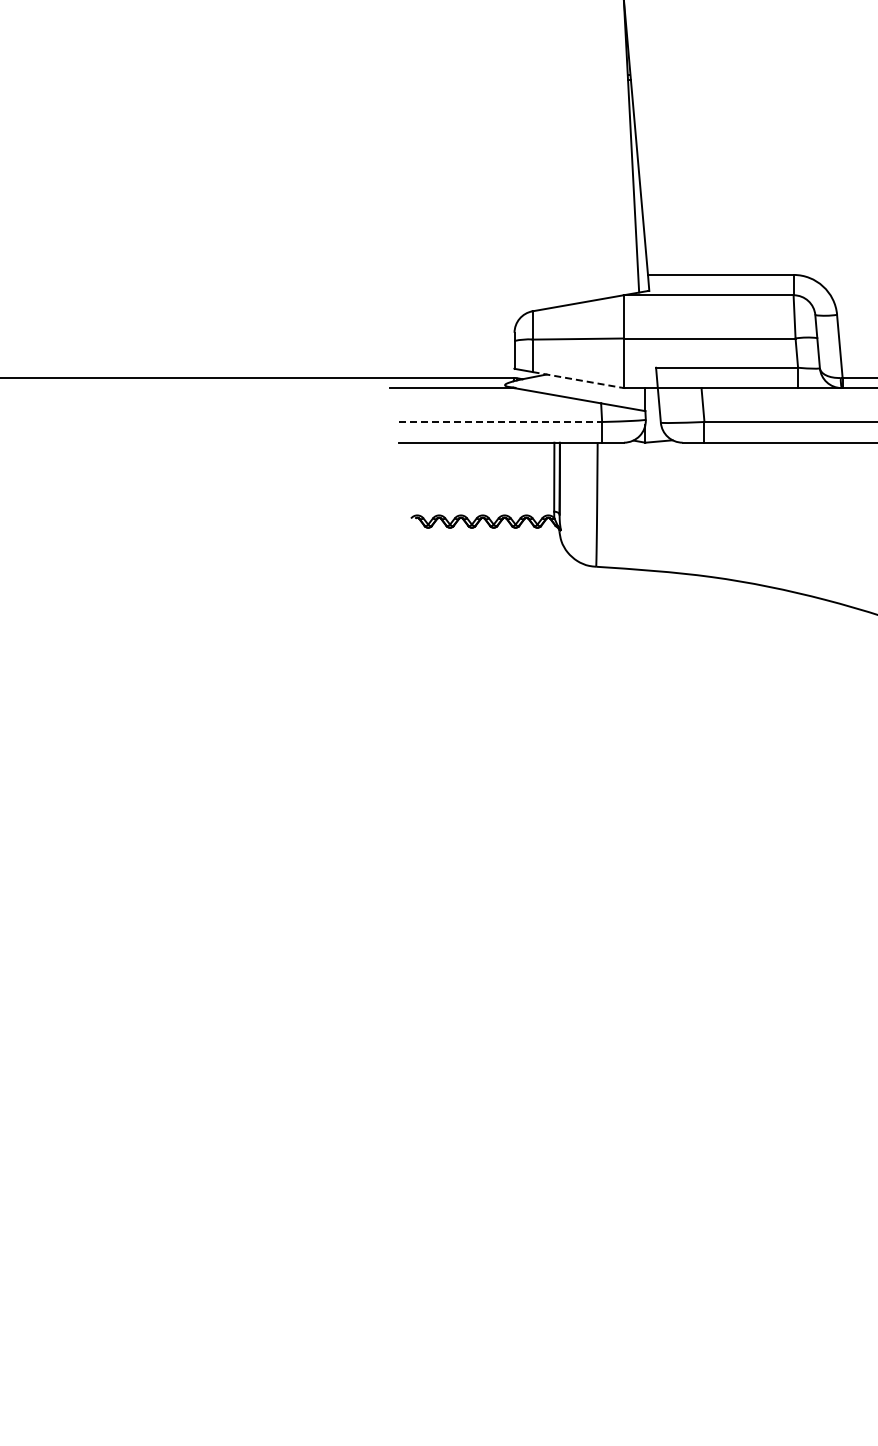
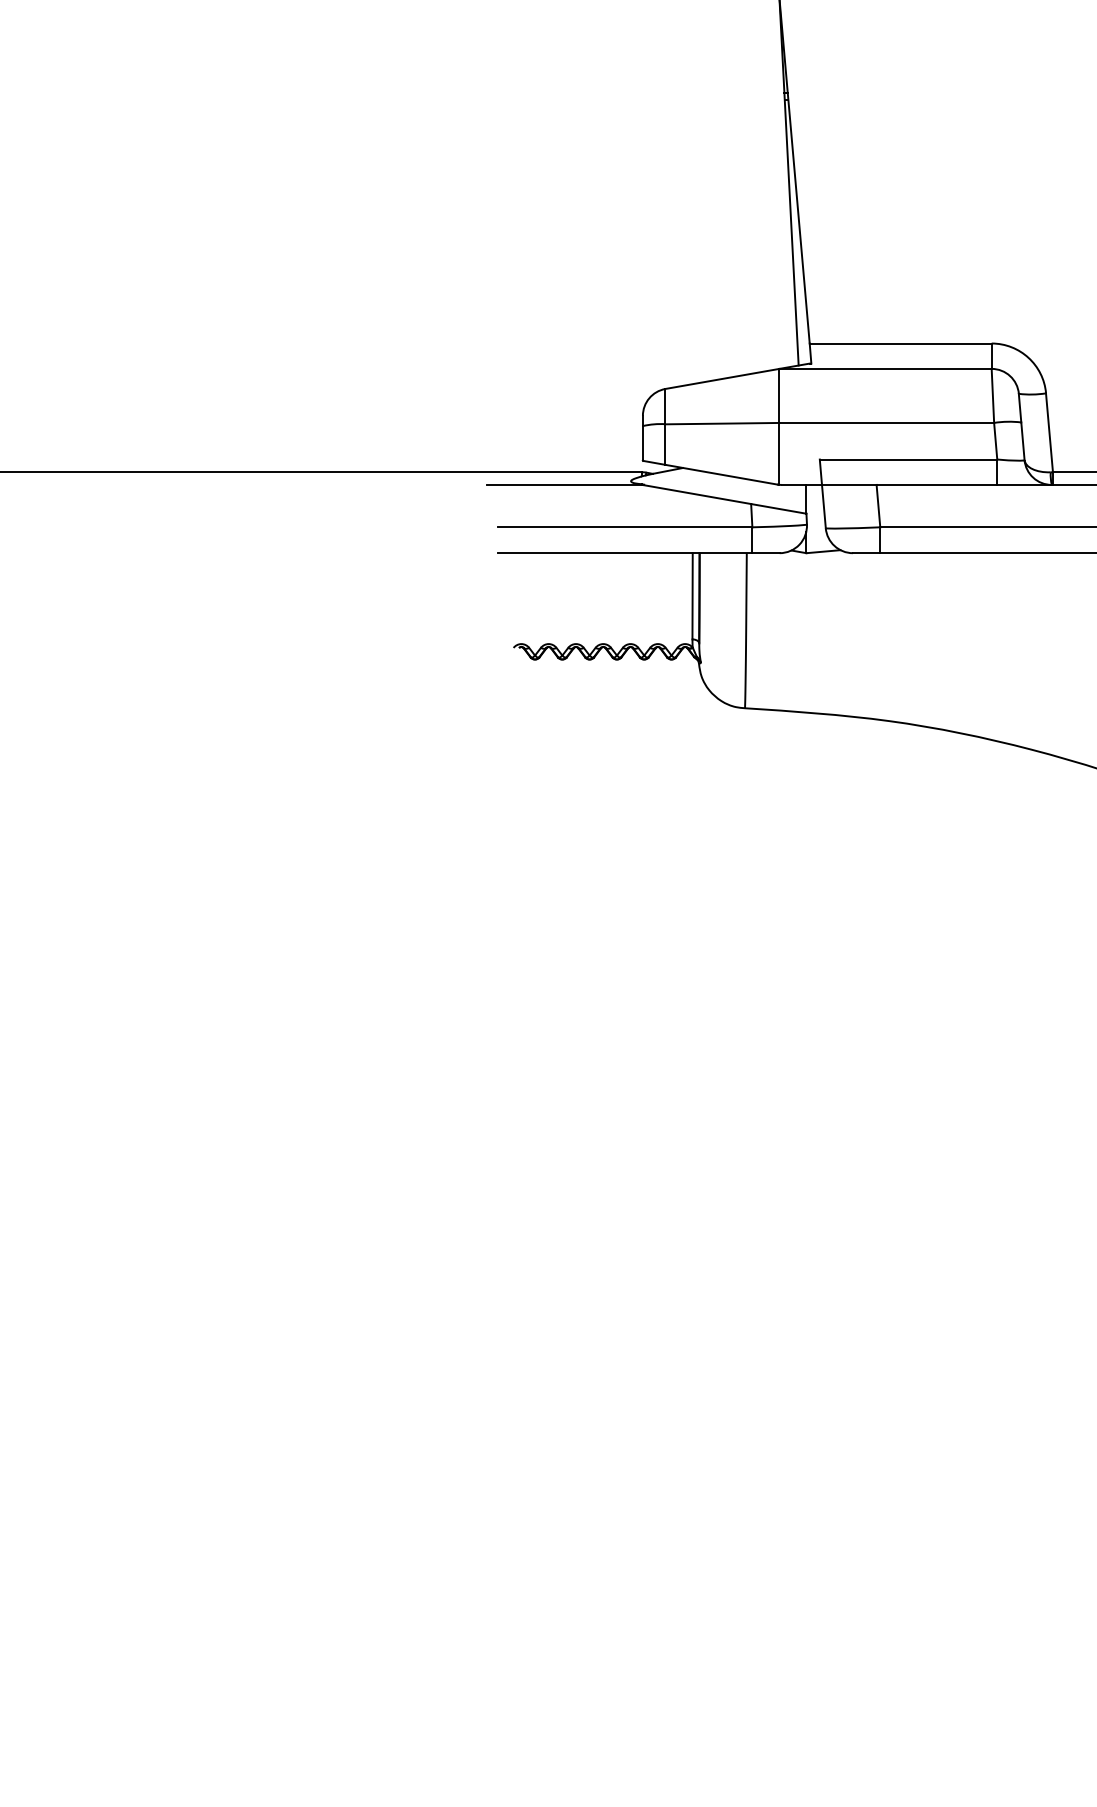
line: (577, 379) -> (721, 474), dashed -> solid
line: (500, 422) -> (625, 527), dashed -> solid

